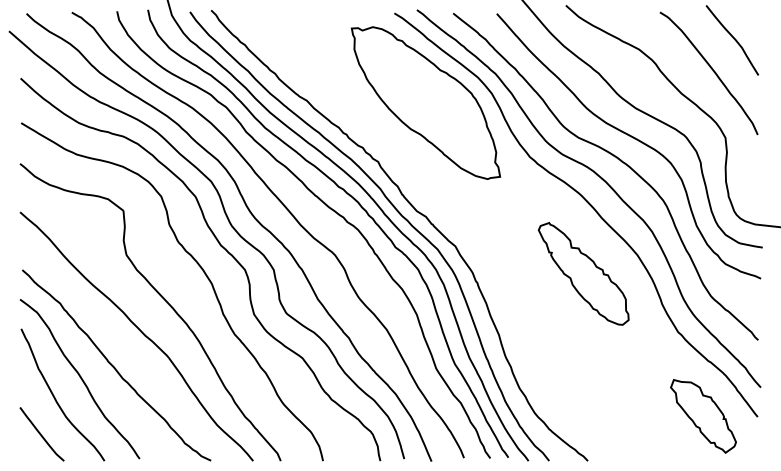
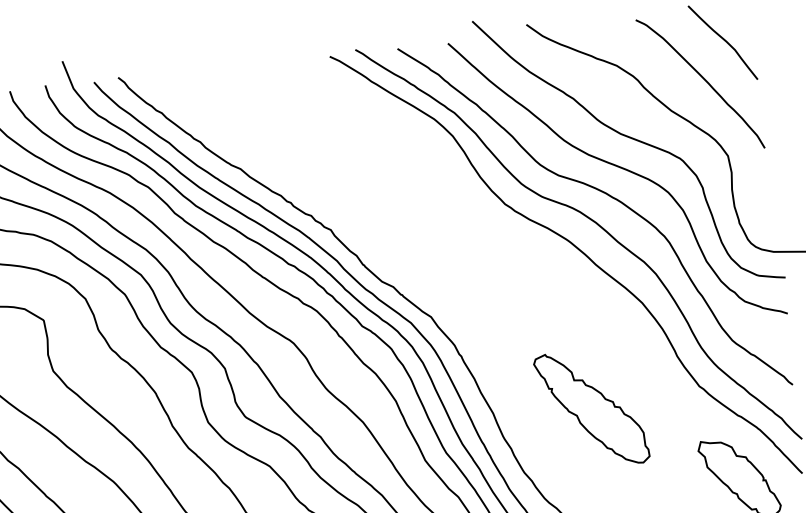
part: (425, 102) -> (377, 155), removed
part: (583, 273) -> (591, 408), moved

